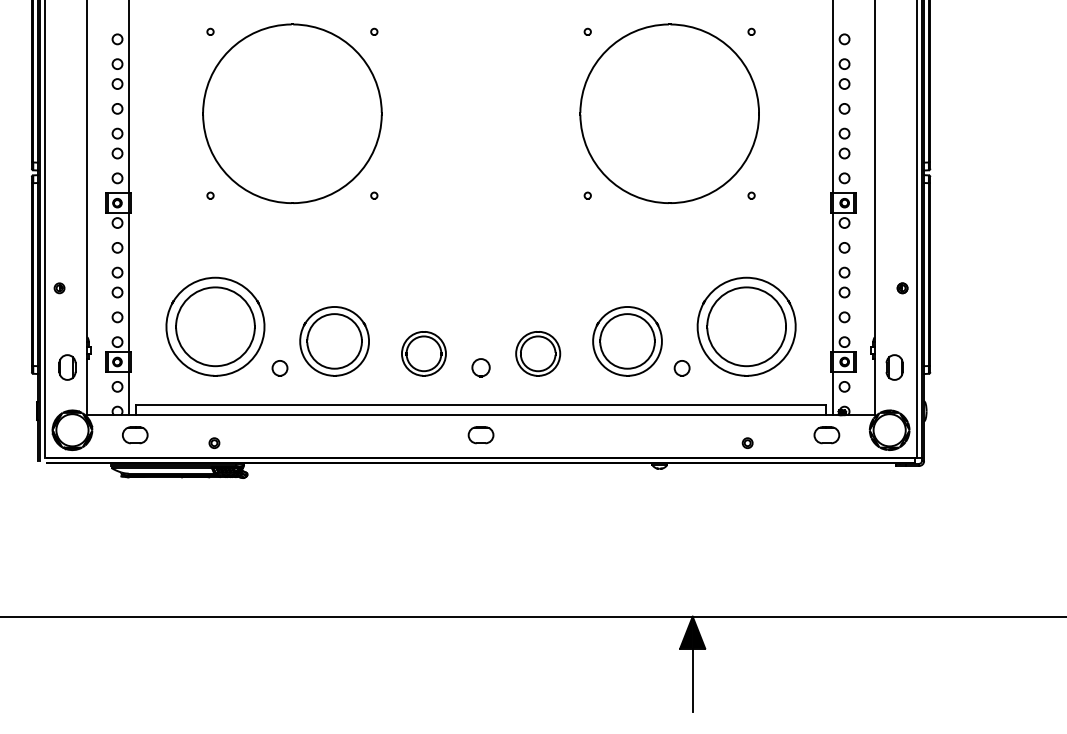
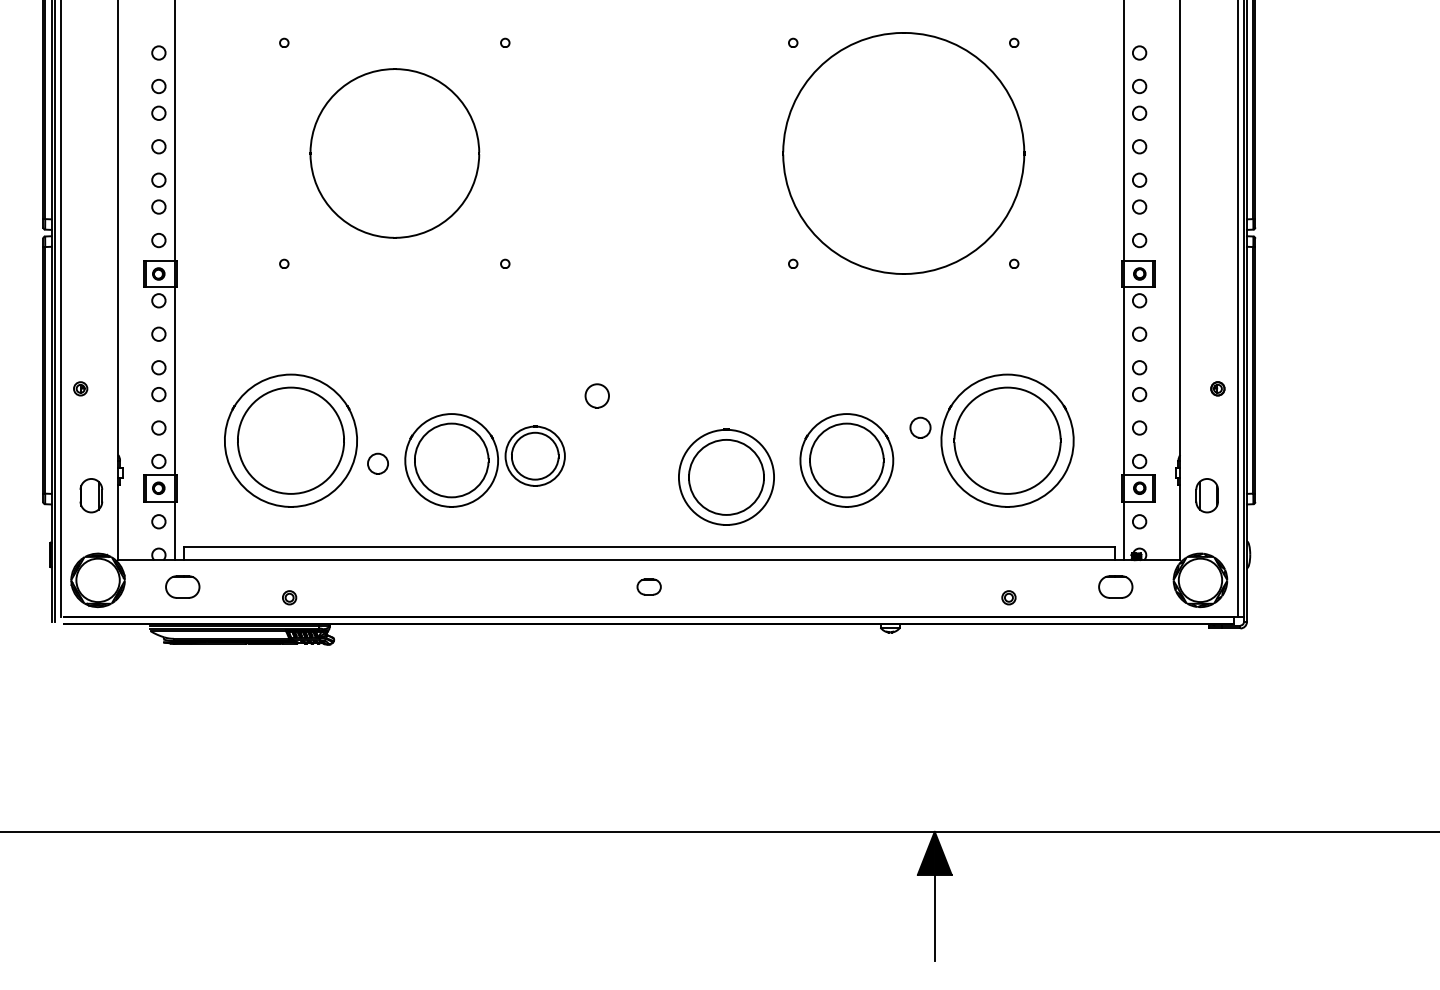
part: (292, 113) -> (394, 153), size x0.7
part: (423, 353) -> (534, 455), moved
part: (537, 353) -> (725, 476), size x1.6
part: (480, 367) -> (596, 395), moved
part: (279, 368) -> (377, 463), moved
part: (682, 368) -> (920, 427), moved
part: (480, 434) -> (648, 586), size x0.7

